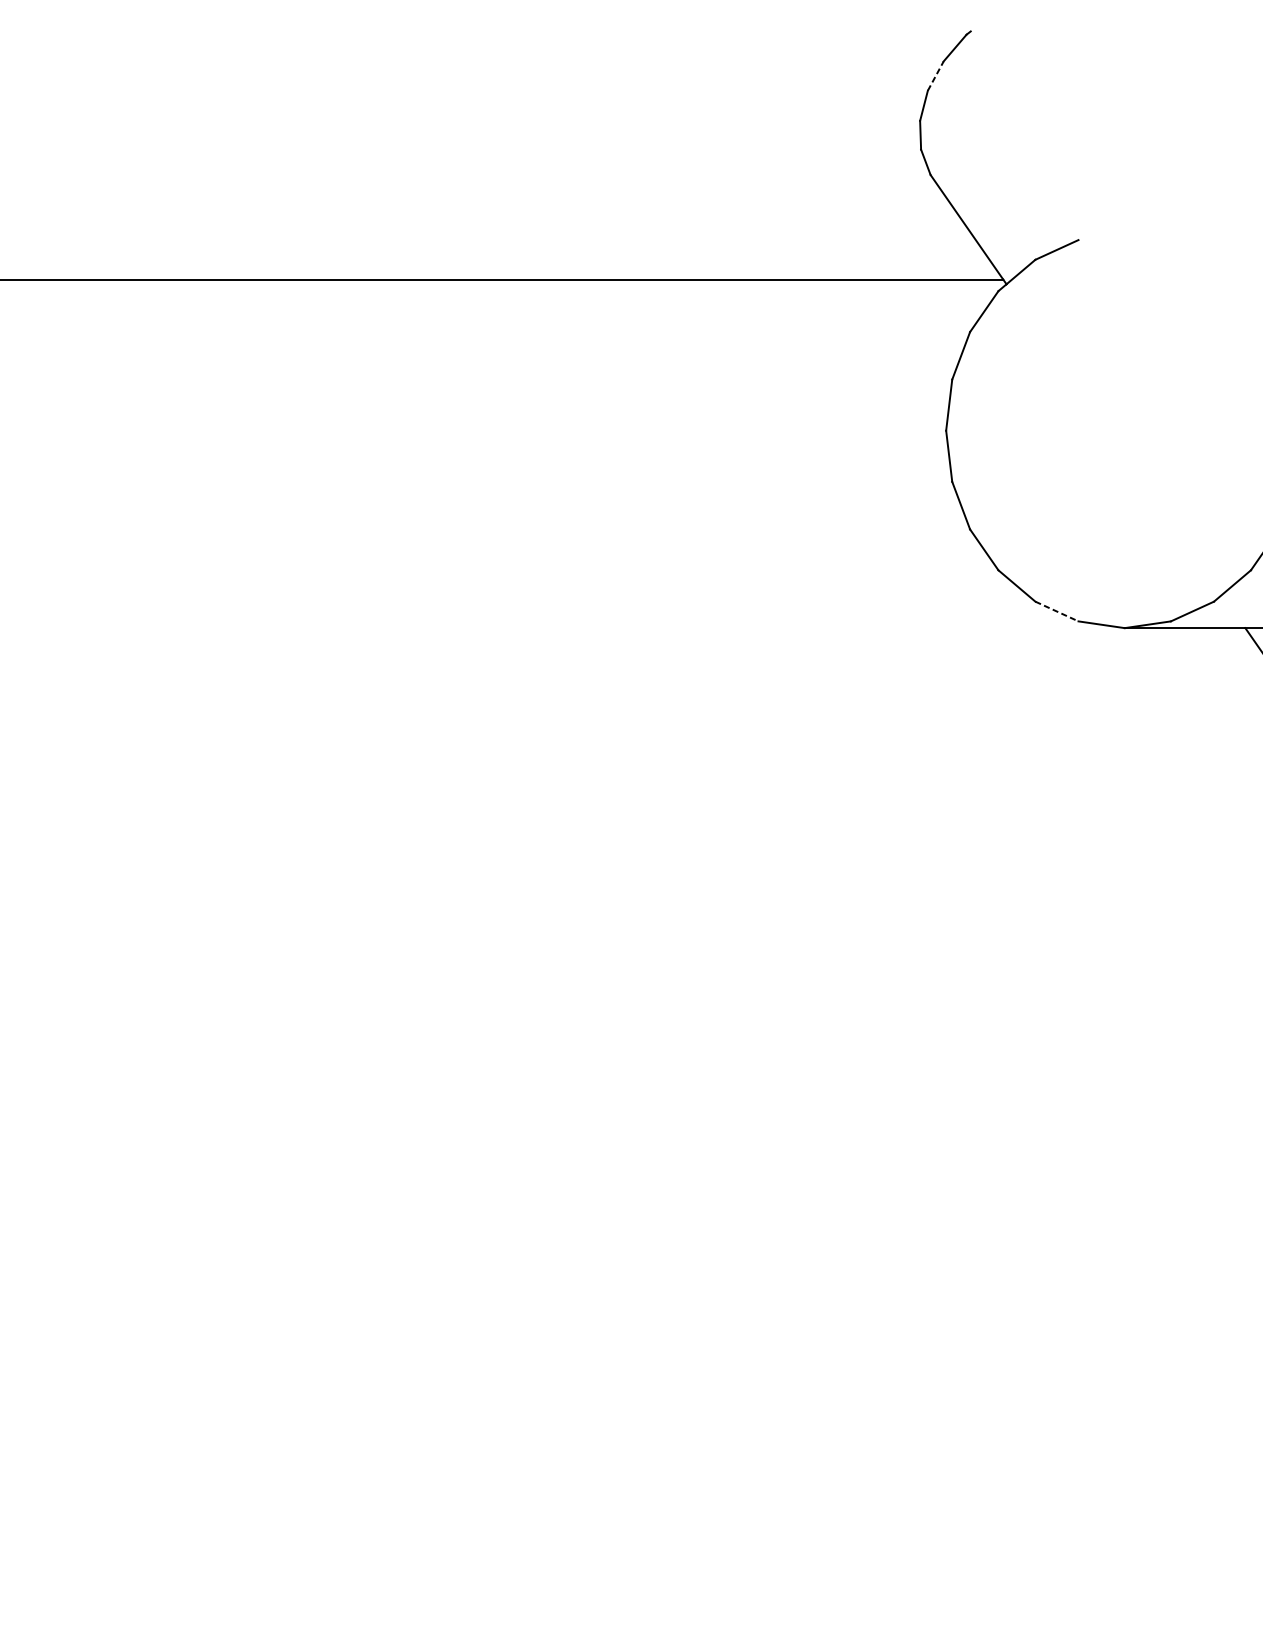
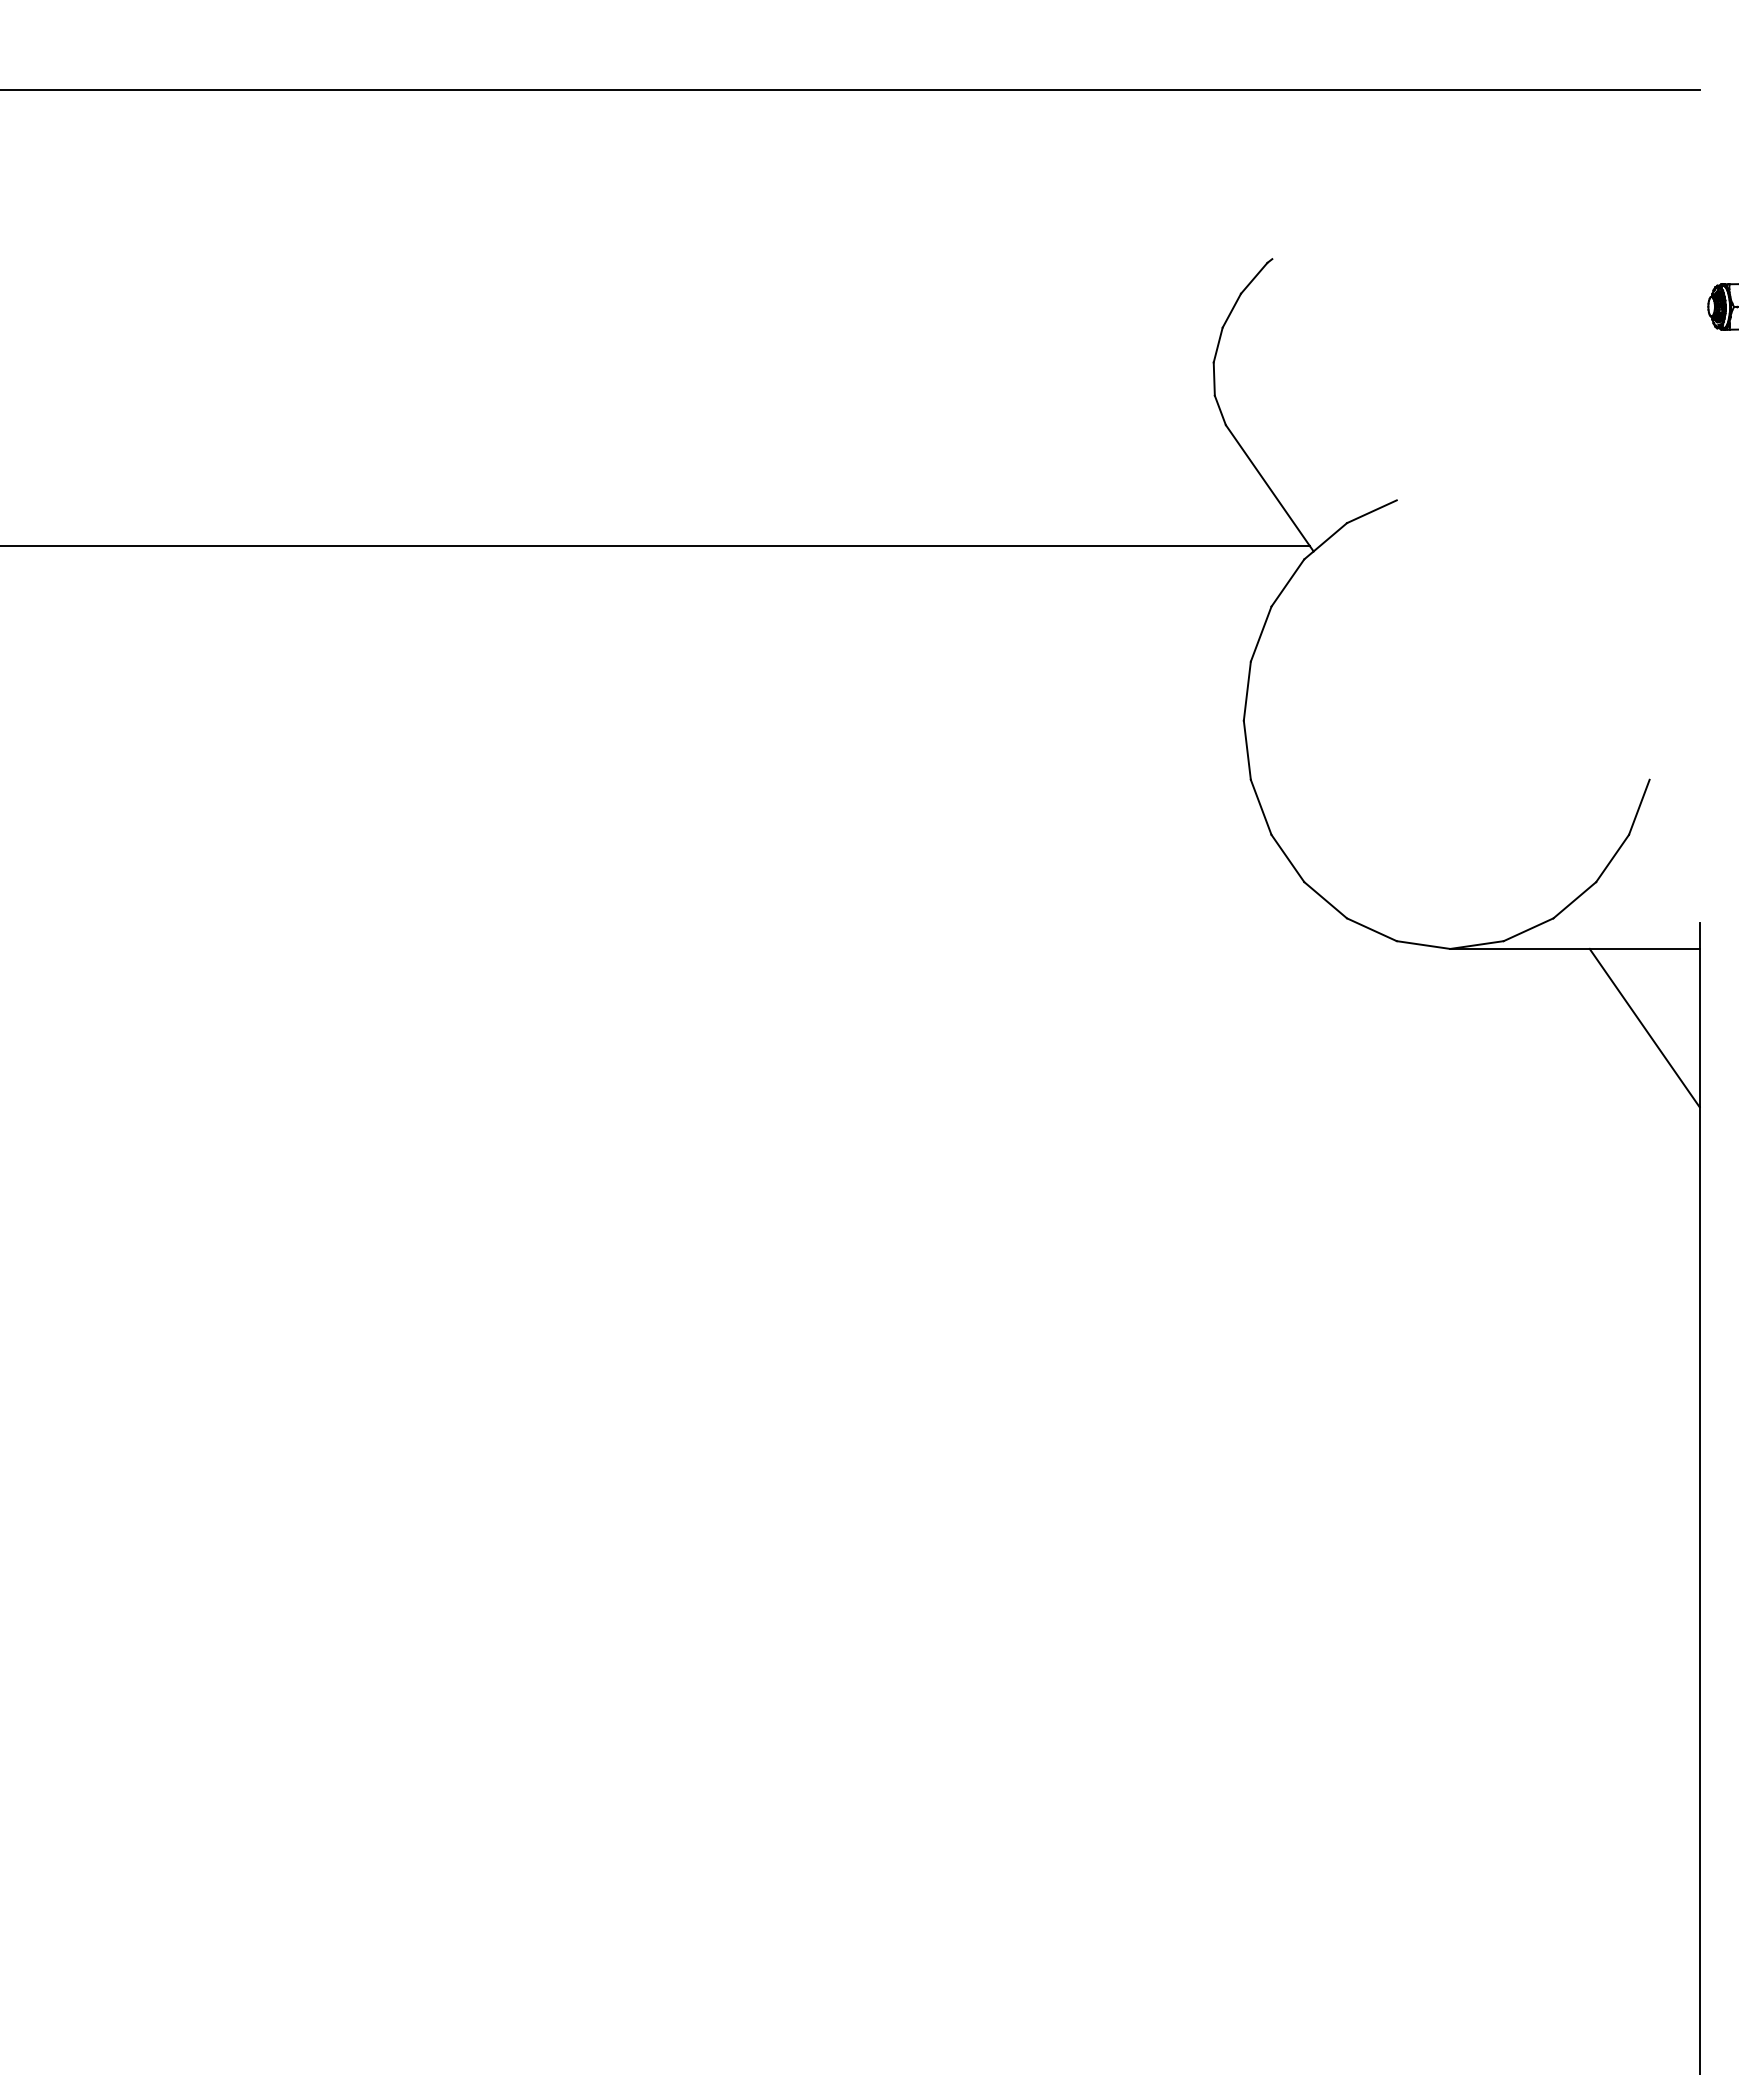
line: (936, 75) -> (1232, 310), dashed -> solid
line: (1057, 611) -> (1372, 929), dashed -> solid

